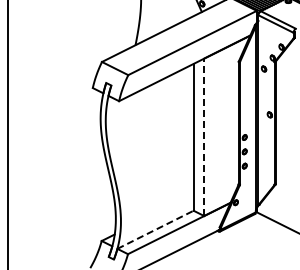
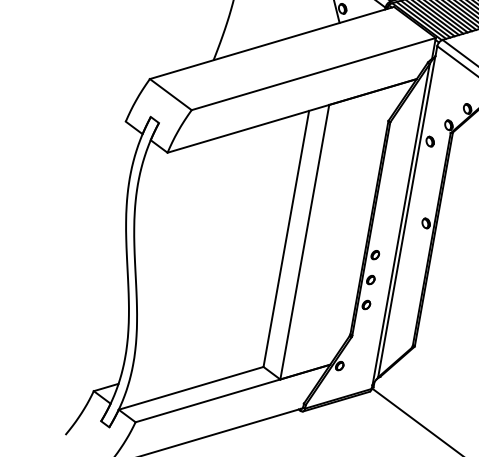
line: (204, 137) -> (305, 242), dashed -> solid
line: (155, 229) -> (191, 387), dashed -> solid

